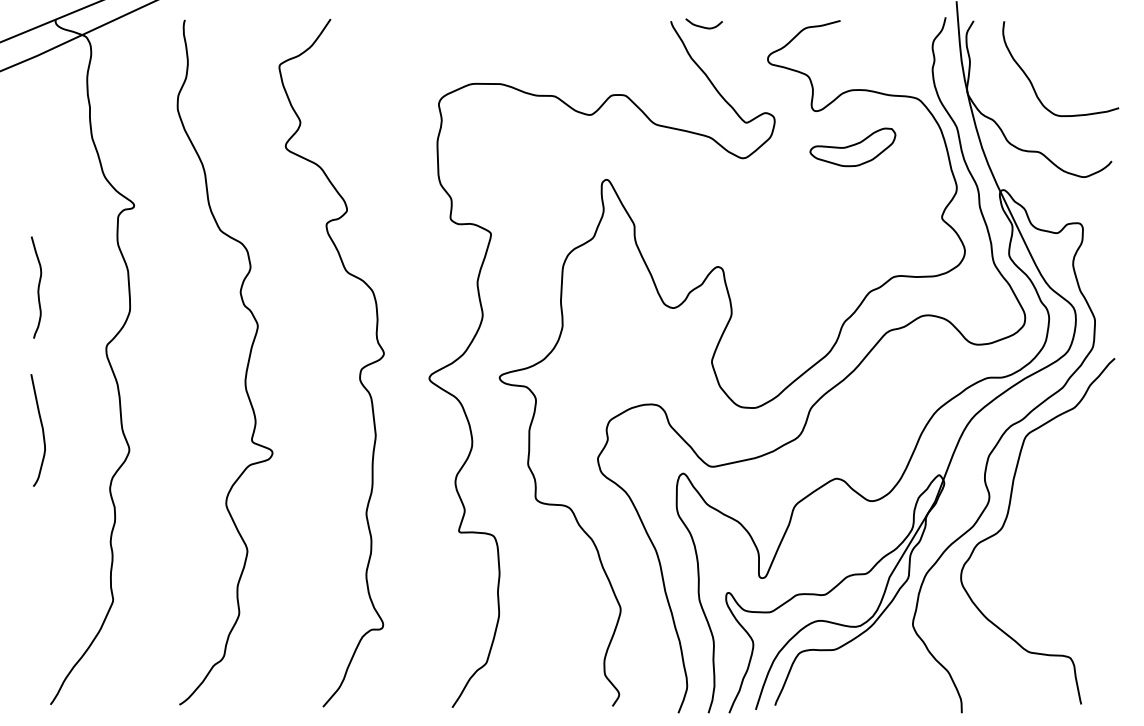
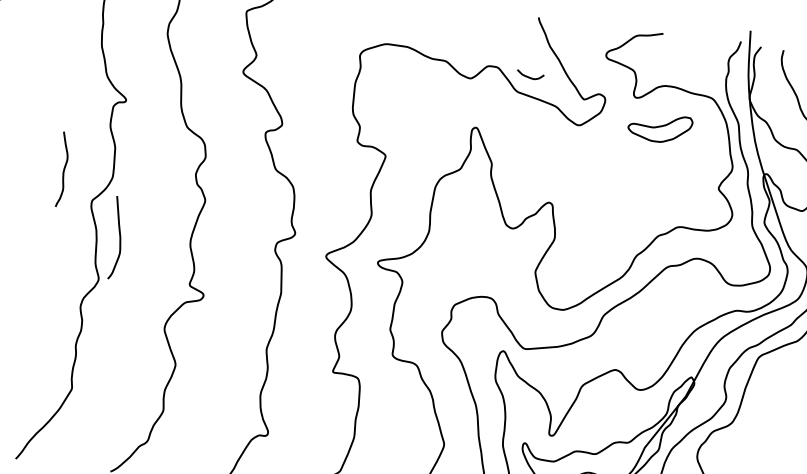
curve: (703, 26) -> (529, 77), moved
curve: (37, 287) -> (63, 169), moved
curve: (41, 428) -> (119, 236), moved

